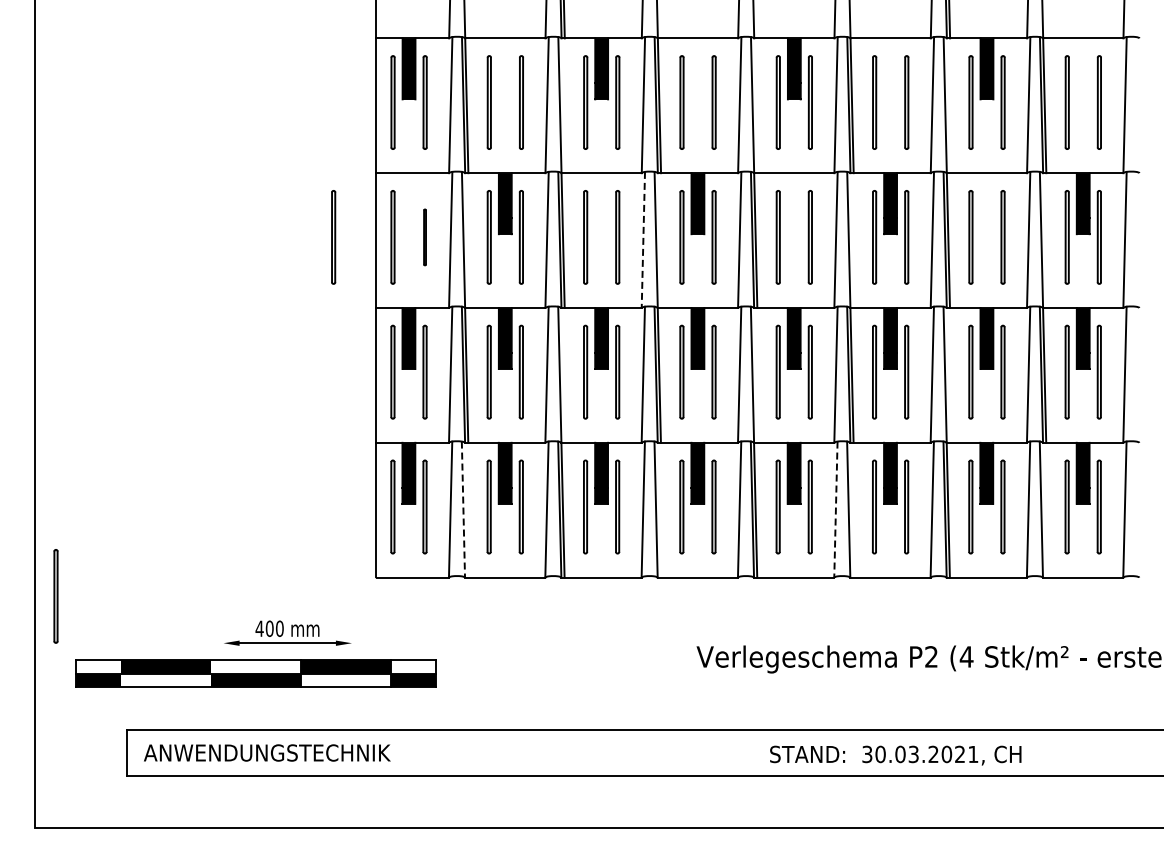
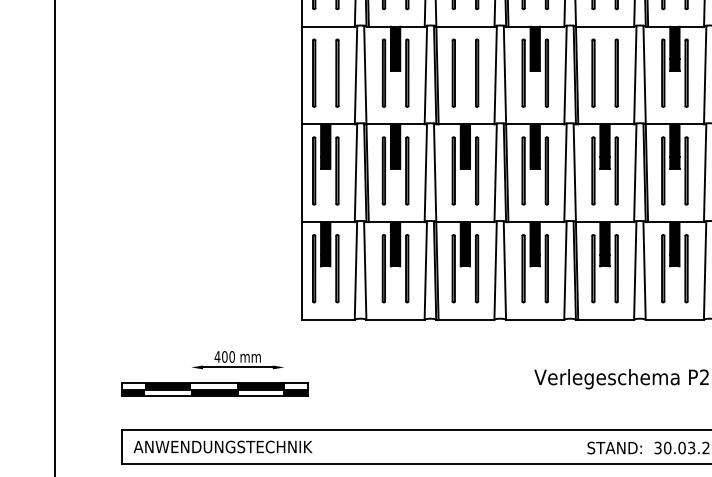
part: (333, 237) -> (271, 73), removed
part: (424, 237) -> (337, 73), size x1.67
line: (643, 240) -> (495, 75), dashed -> solid
line: (463, 510) -> (365, 271), dashed -> solid
line: (835, 510) -> (634, 271), dashed -> solid
part: (55, 596) -> (69, 333), removed
part: (255, 673) -> (214, 389), size x0.71

